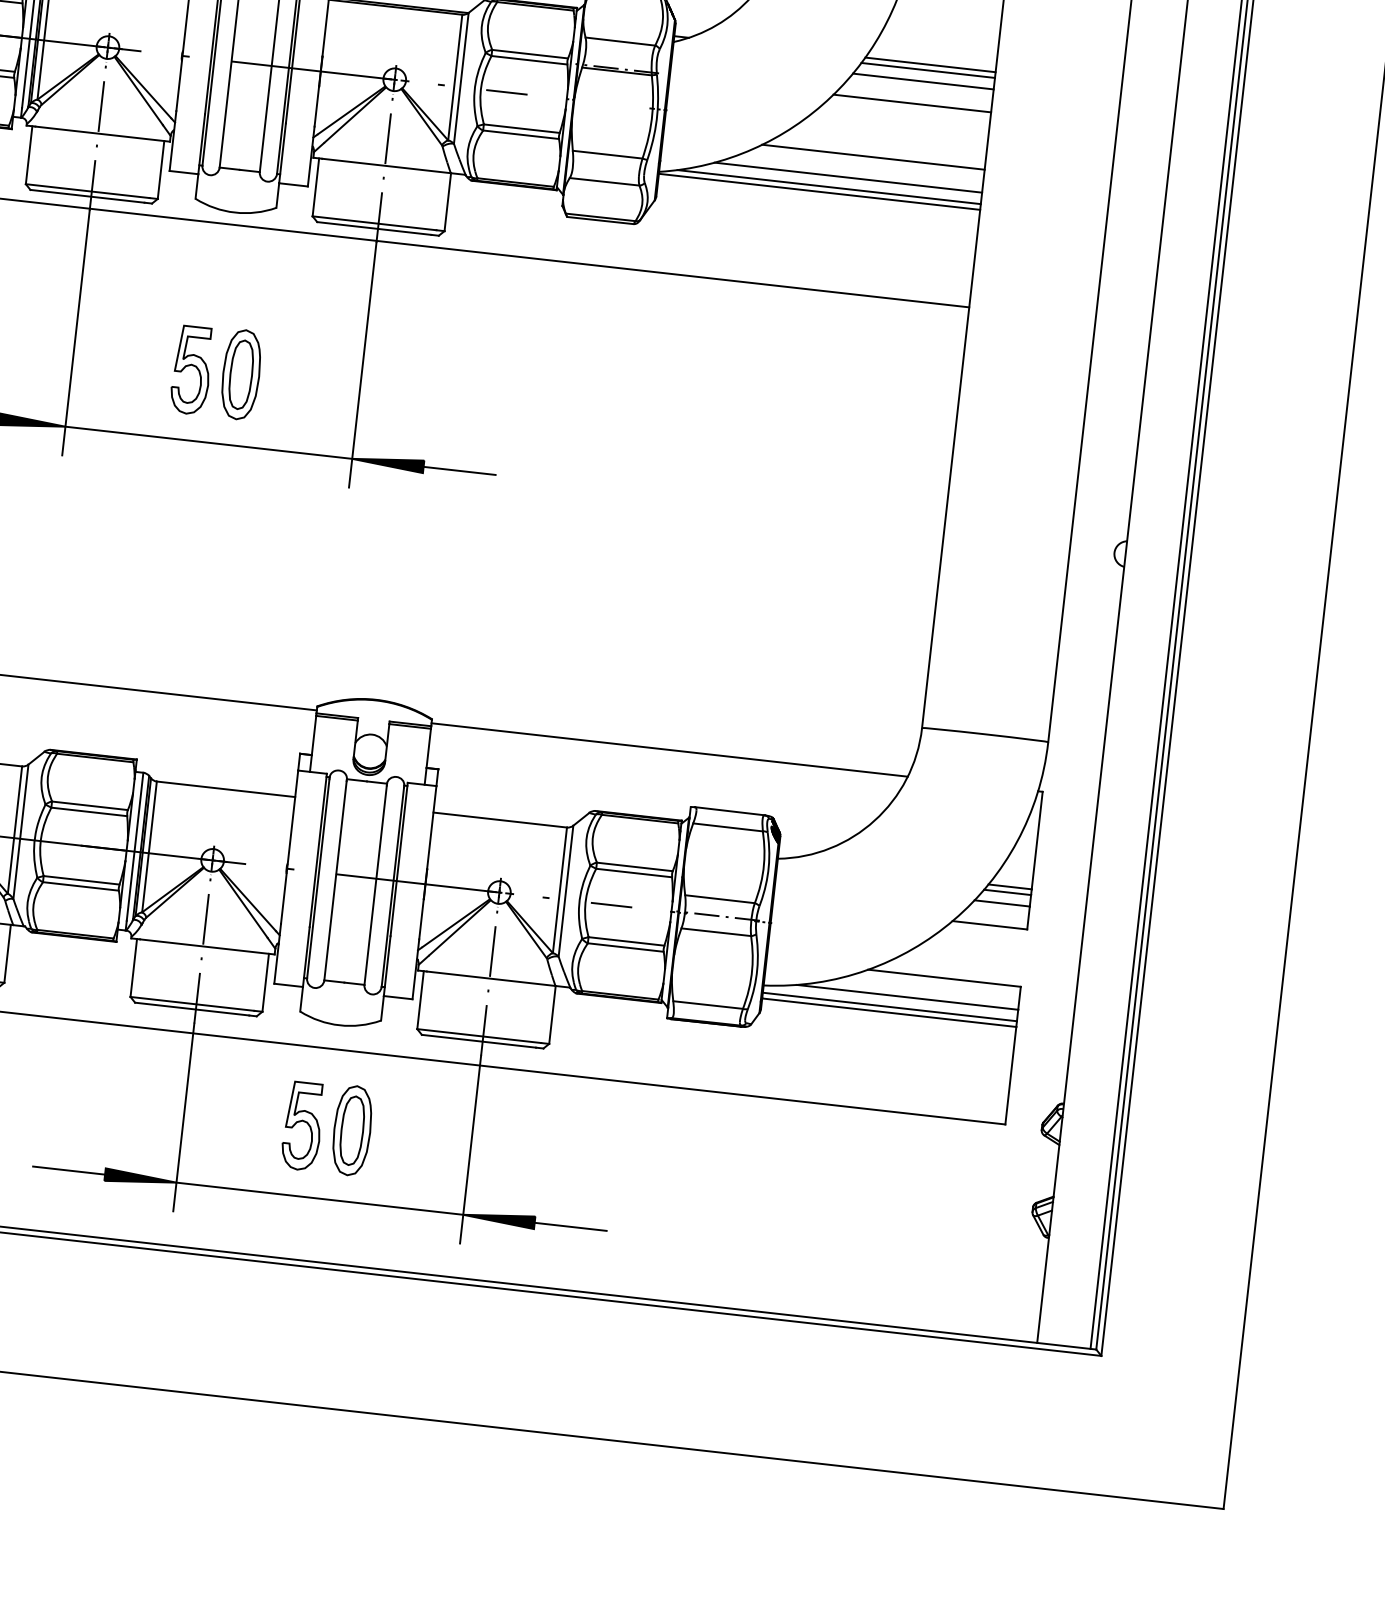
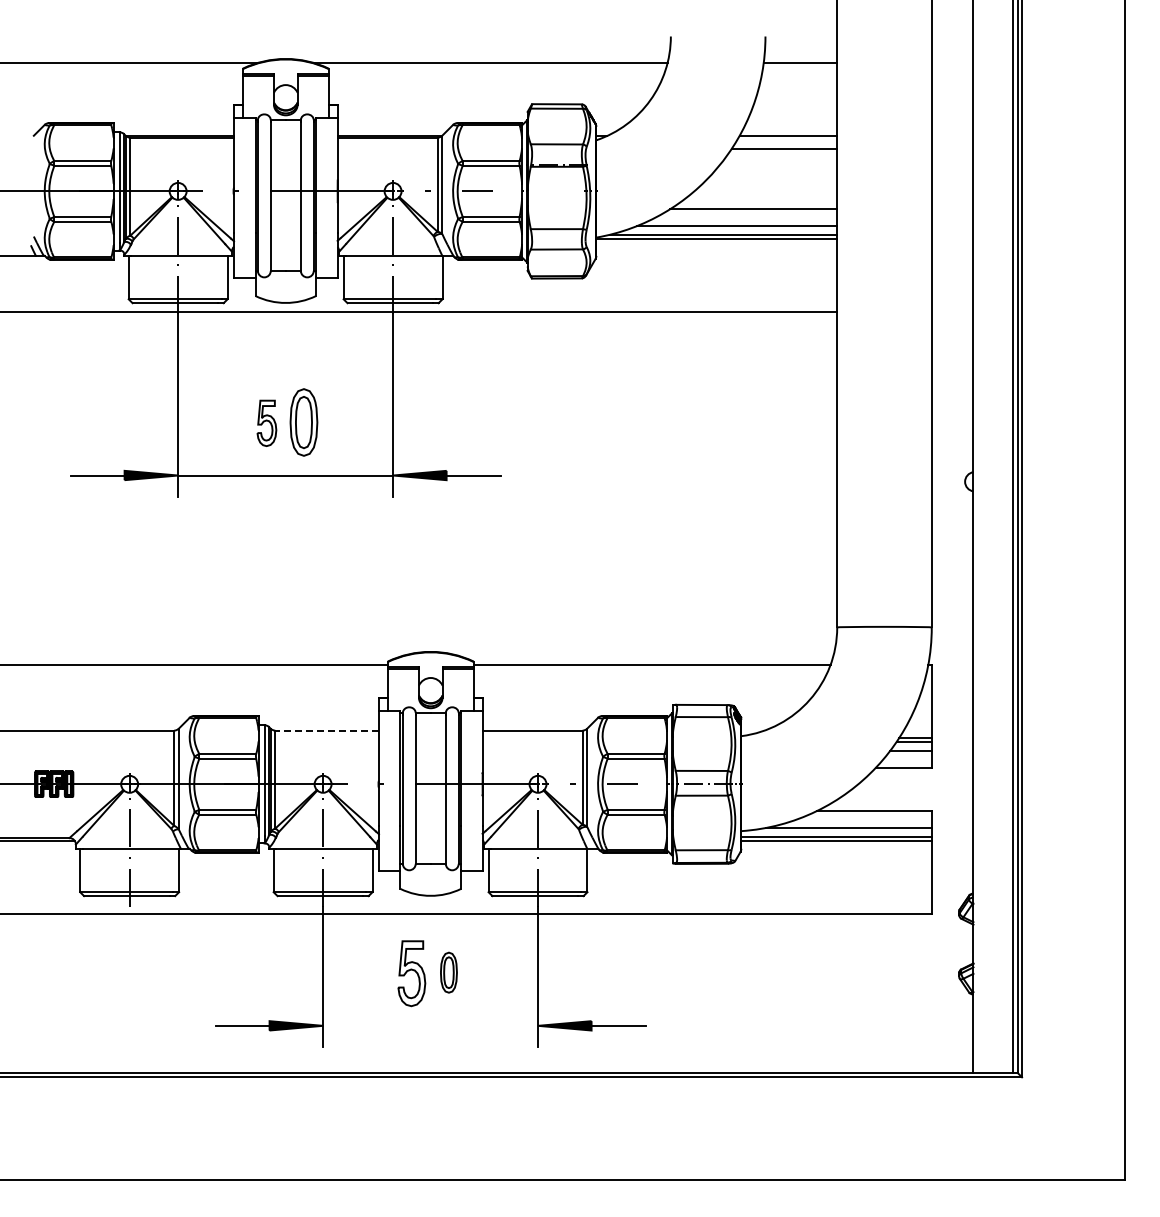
line: (928, 70) -> (787, 140), removed
line: (912, 104) -> (778, 166), removed
part: (191, 370) -> (266, 423), size x0.7
line: (226, 789) -> (327, 730), solid -> dashed
part: (351, 1130) -> (448, 972), size x0.6
line: (319, 1198) -> (430, 1025), removed

